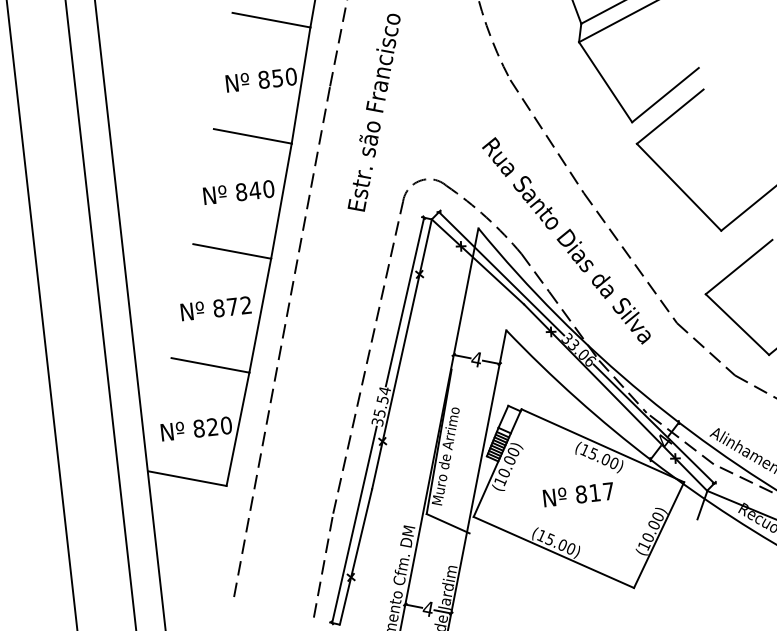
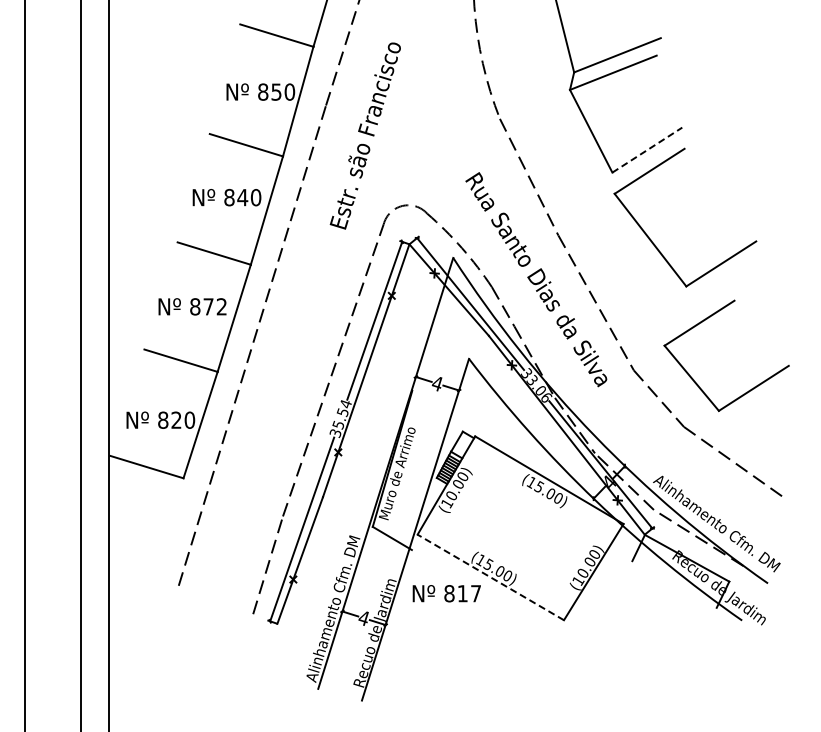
line: (665, 95) -> (647, 150), solid -> dashed
text: (578, 494) -> (446, 593), moved
line: (553, 552) -> (490, 577), solid -> dashed

